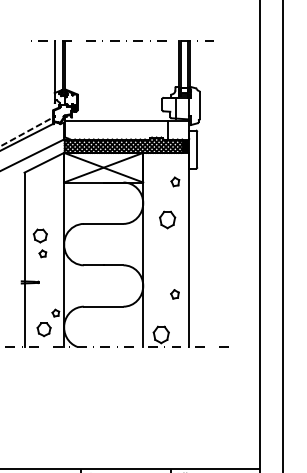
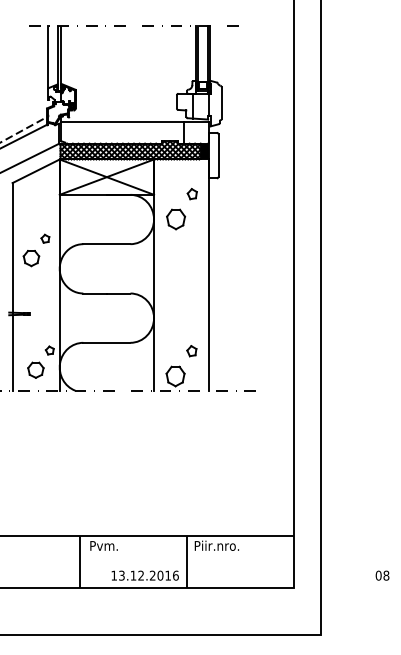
part: (167, 220) -> (176, 219), moved
part: (42, 253) -> (45, 238), moved
part: (174, 294) -> (191, 351), moved

